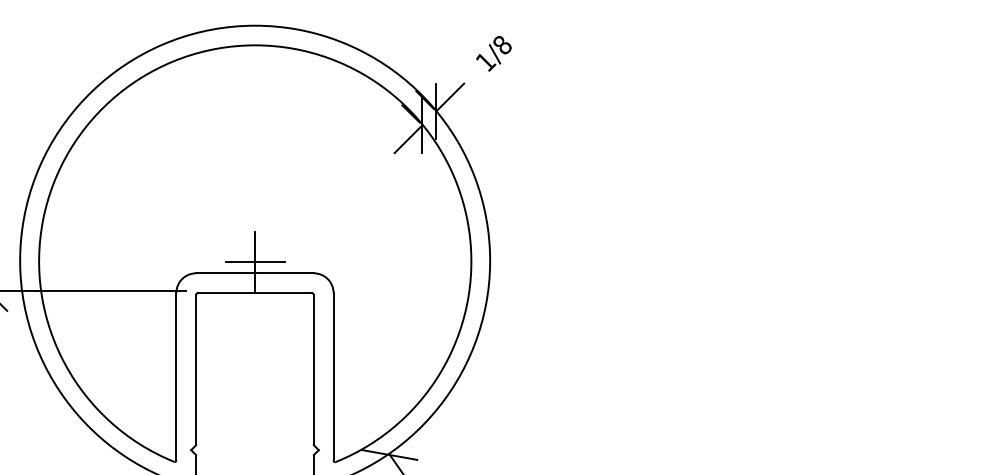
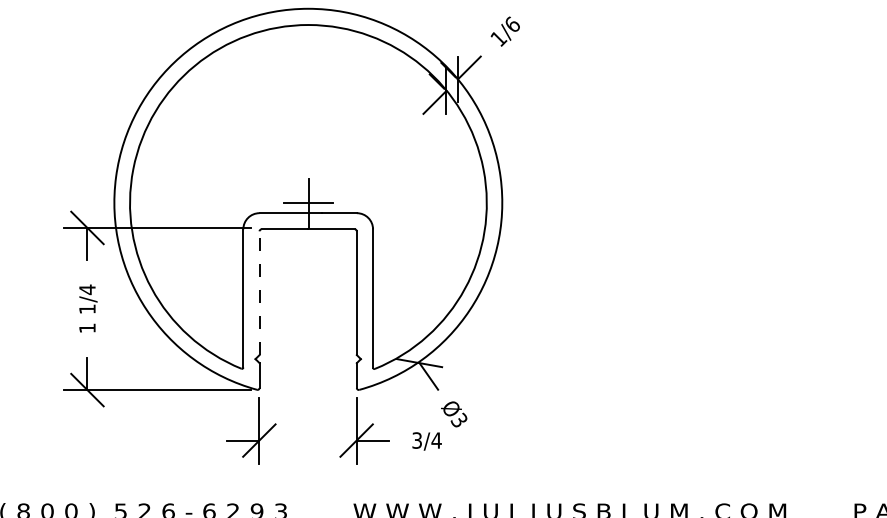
text: (502, 44) -> (512, 24), 1/8 -> 1/6
line: (195, 370) -> (259, 293), solid -> dashed

